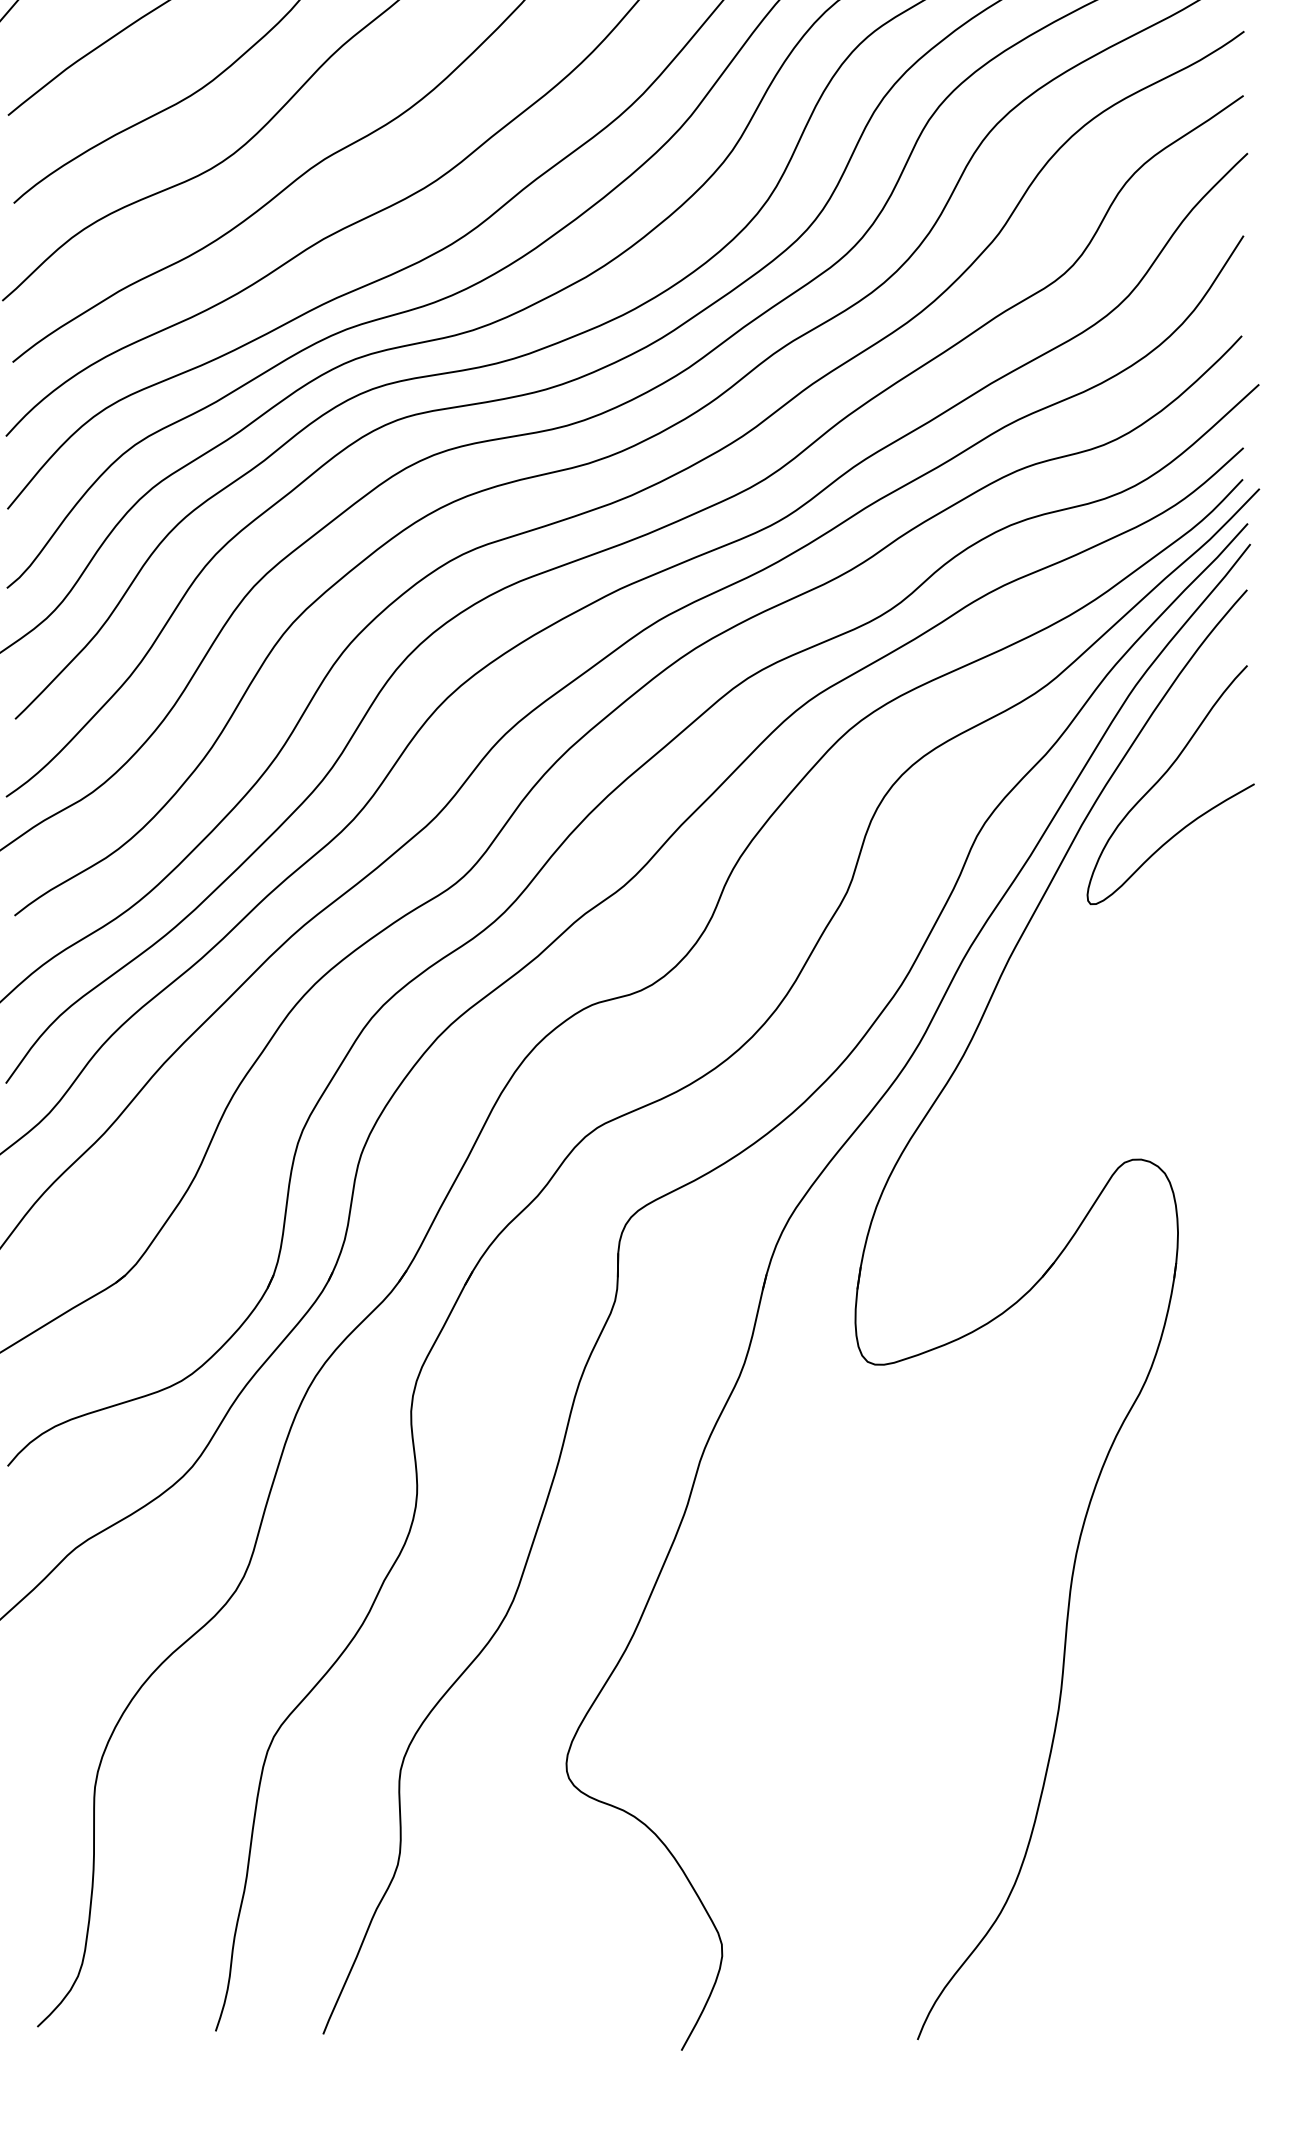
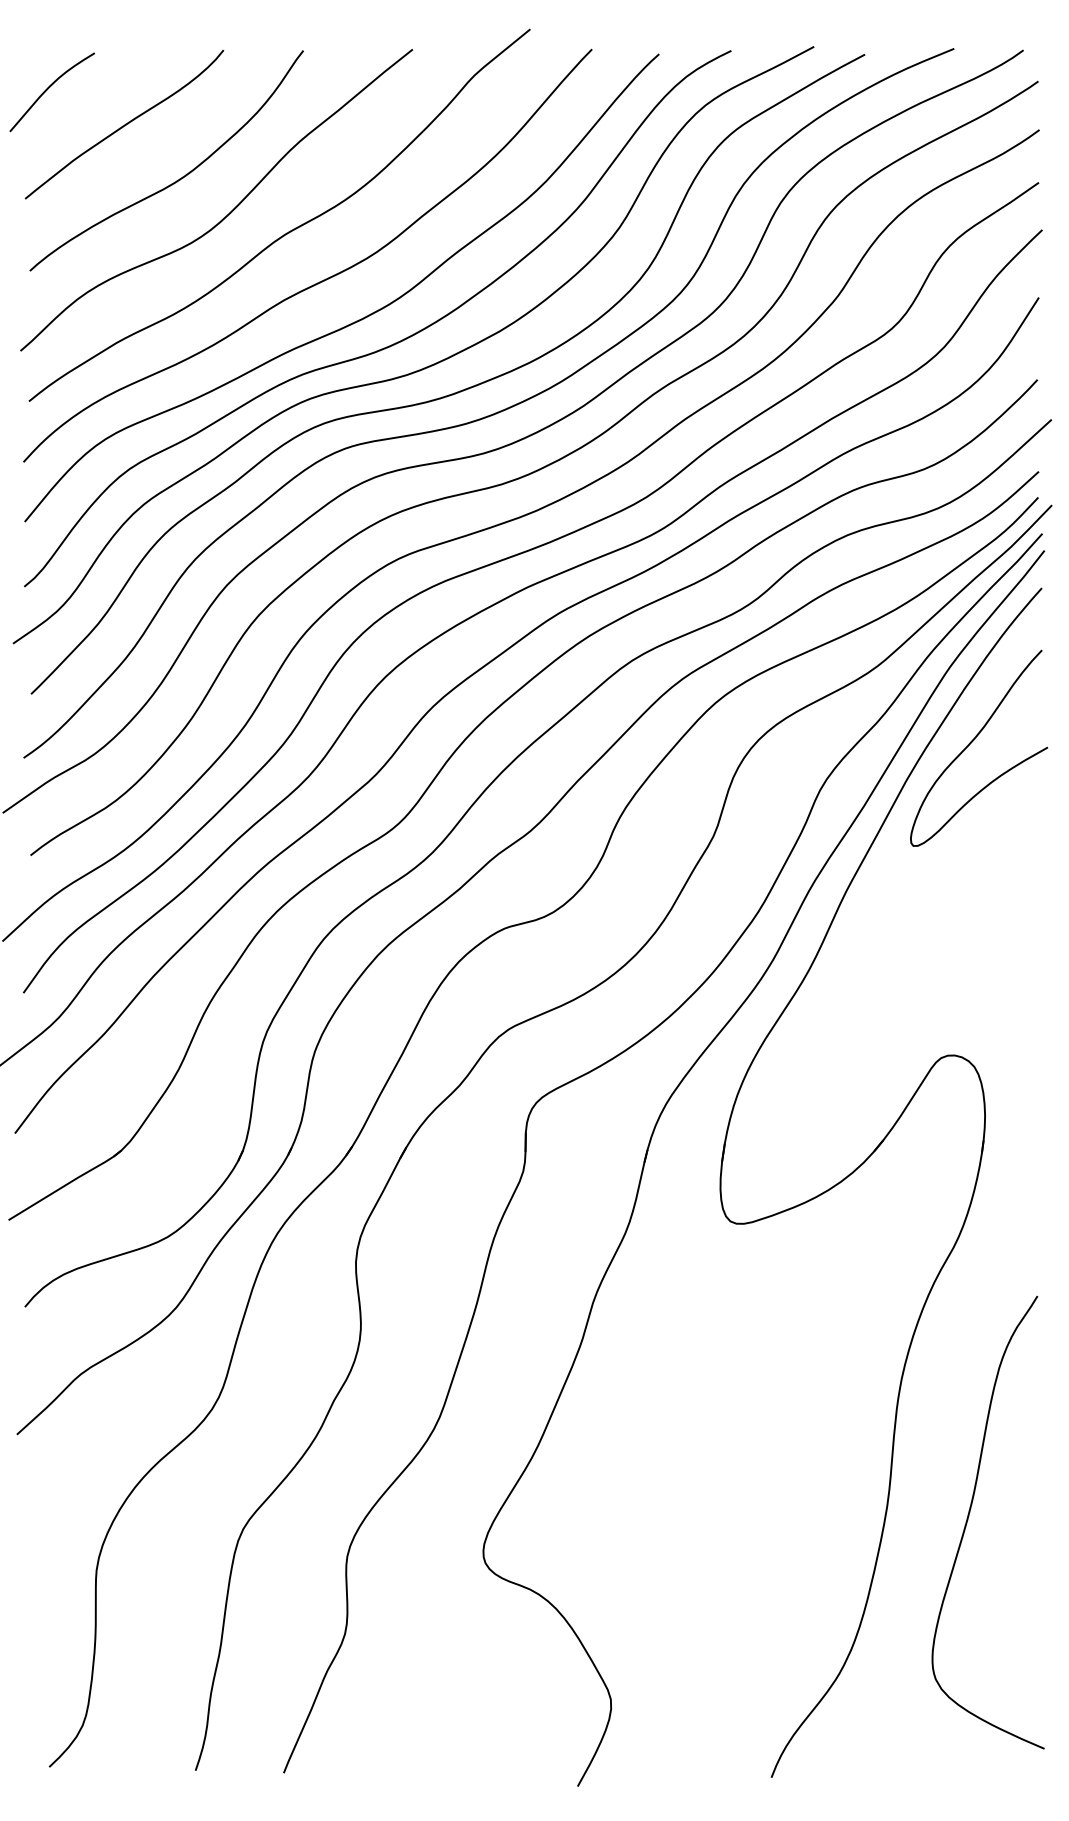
curve: (1158, 1721) -> (969, 1516), added

